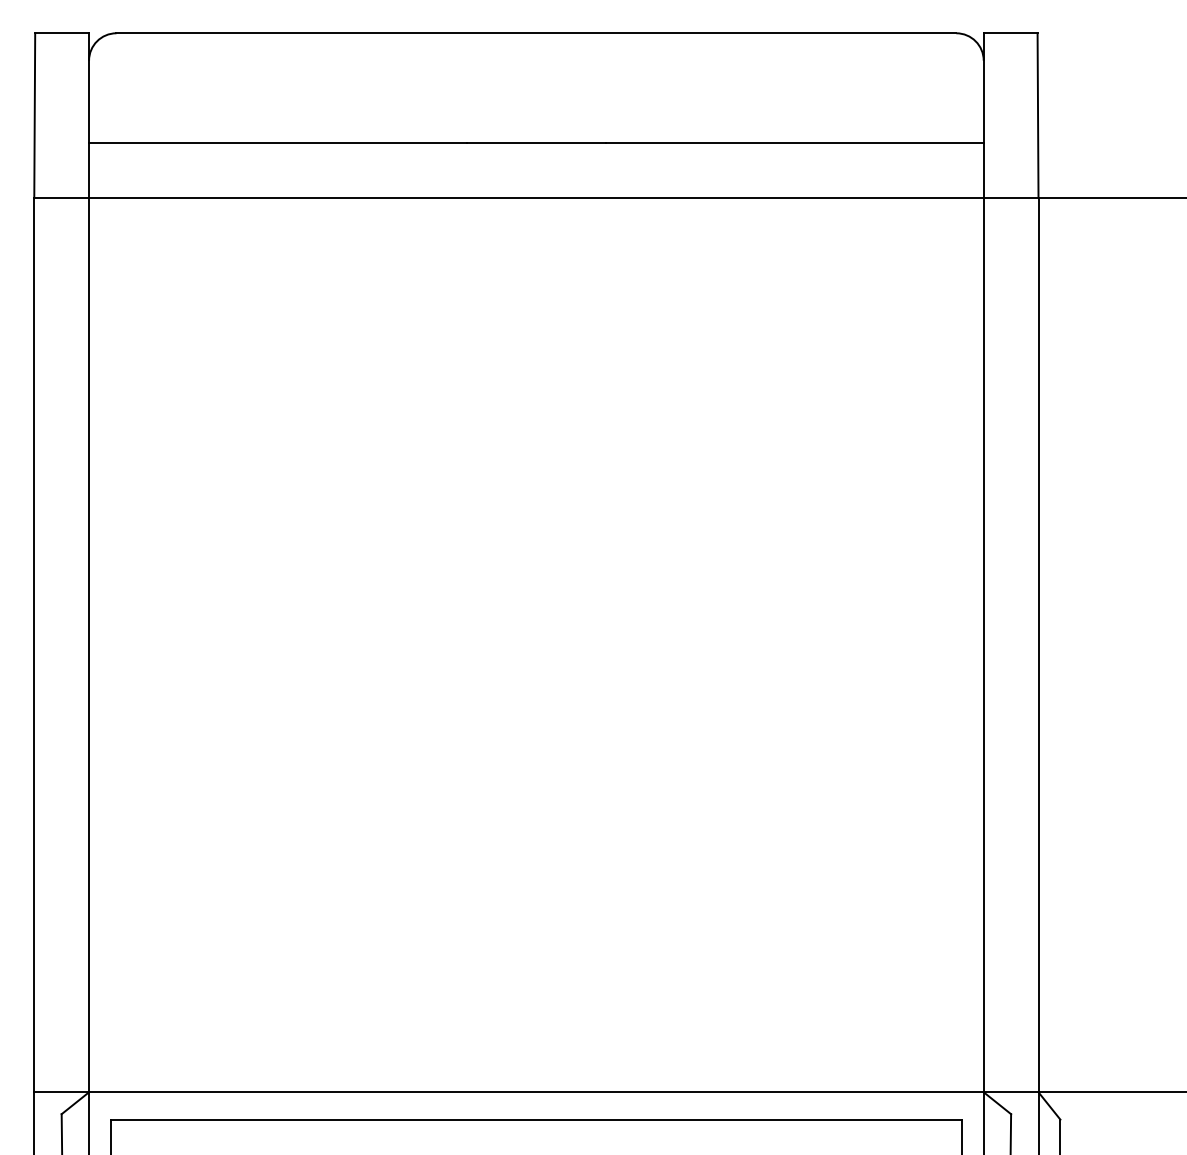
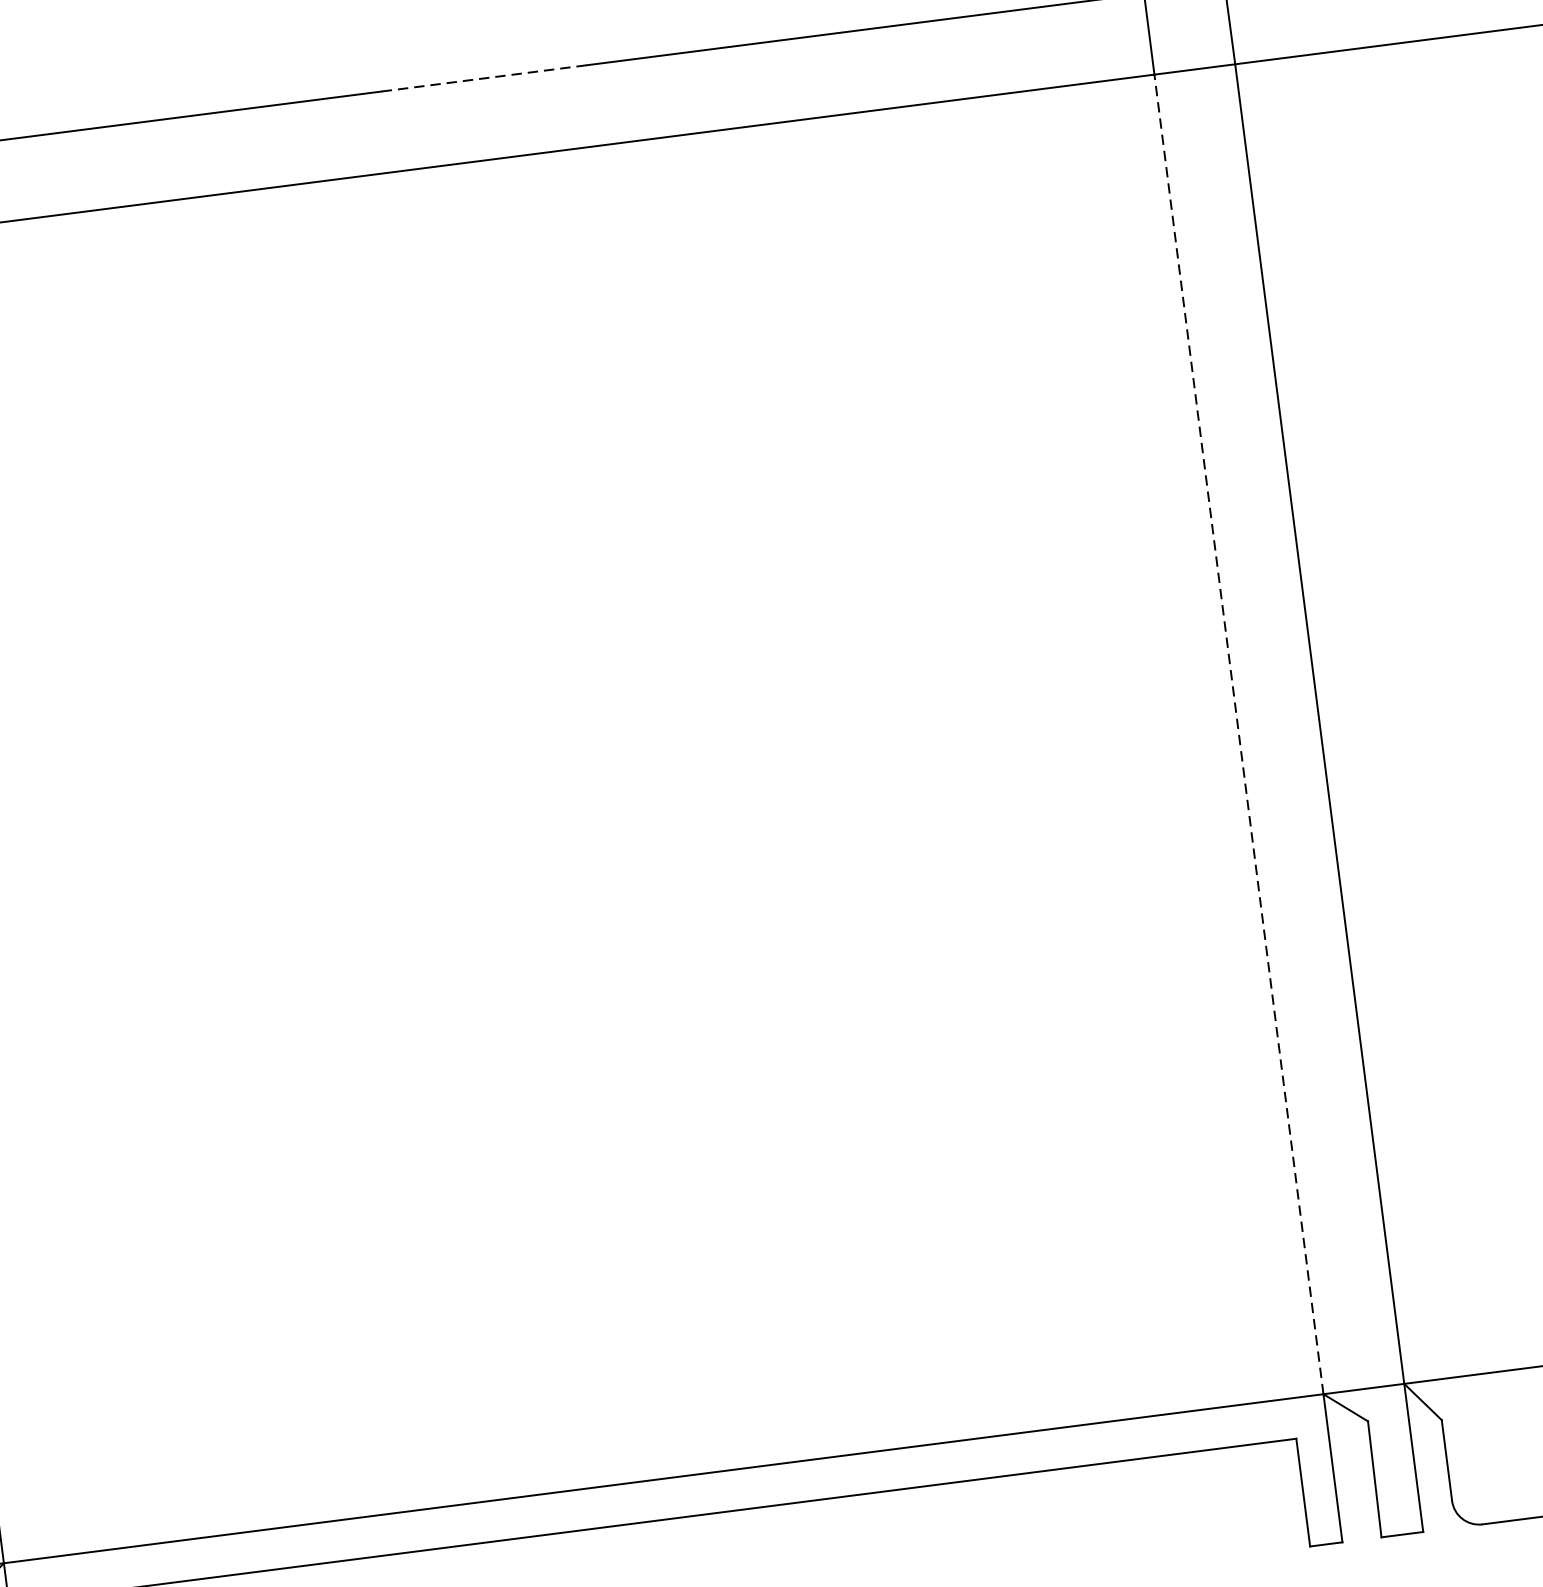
line: (536, 142) -> (484, 77), solid -> dashed
line: (983, 644) -> (1238, 733), solid -> dashed

